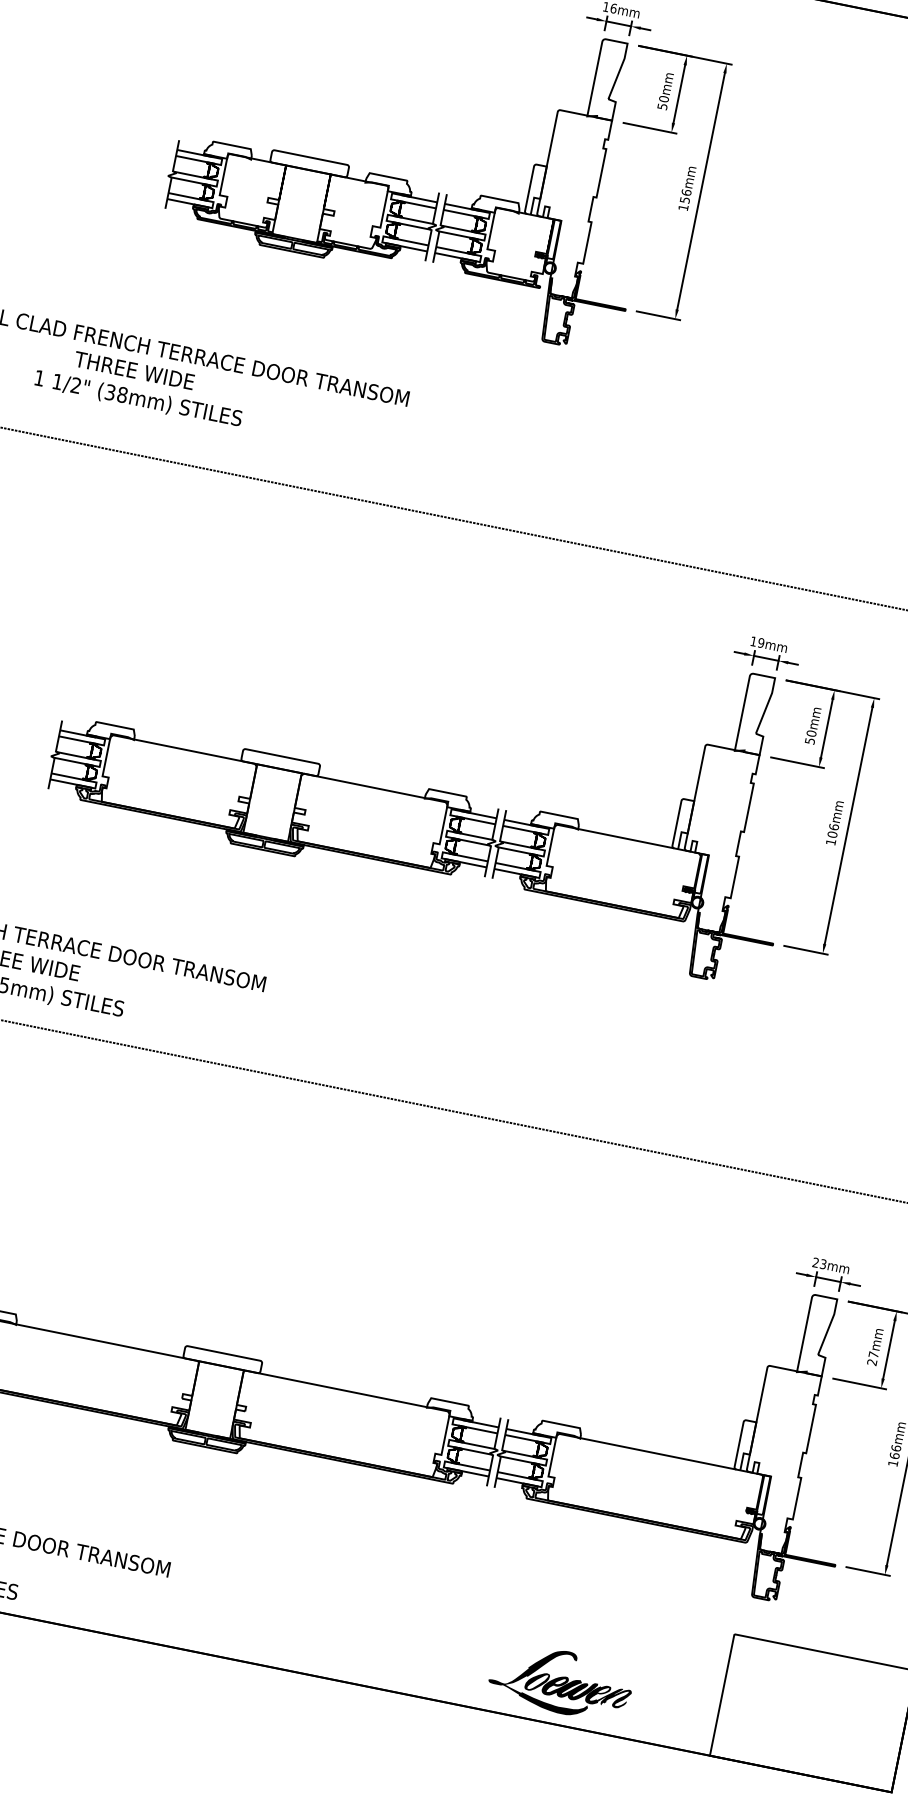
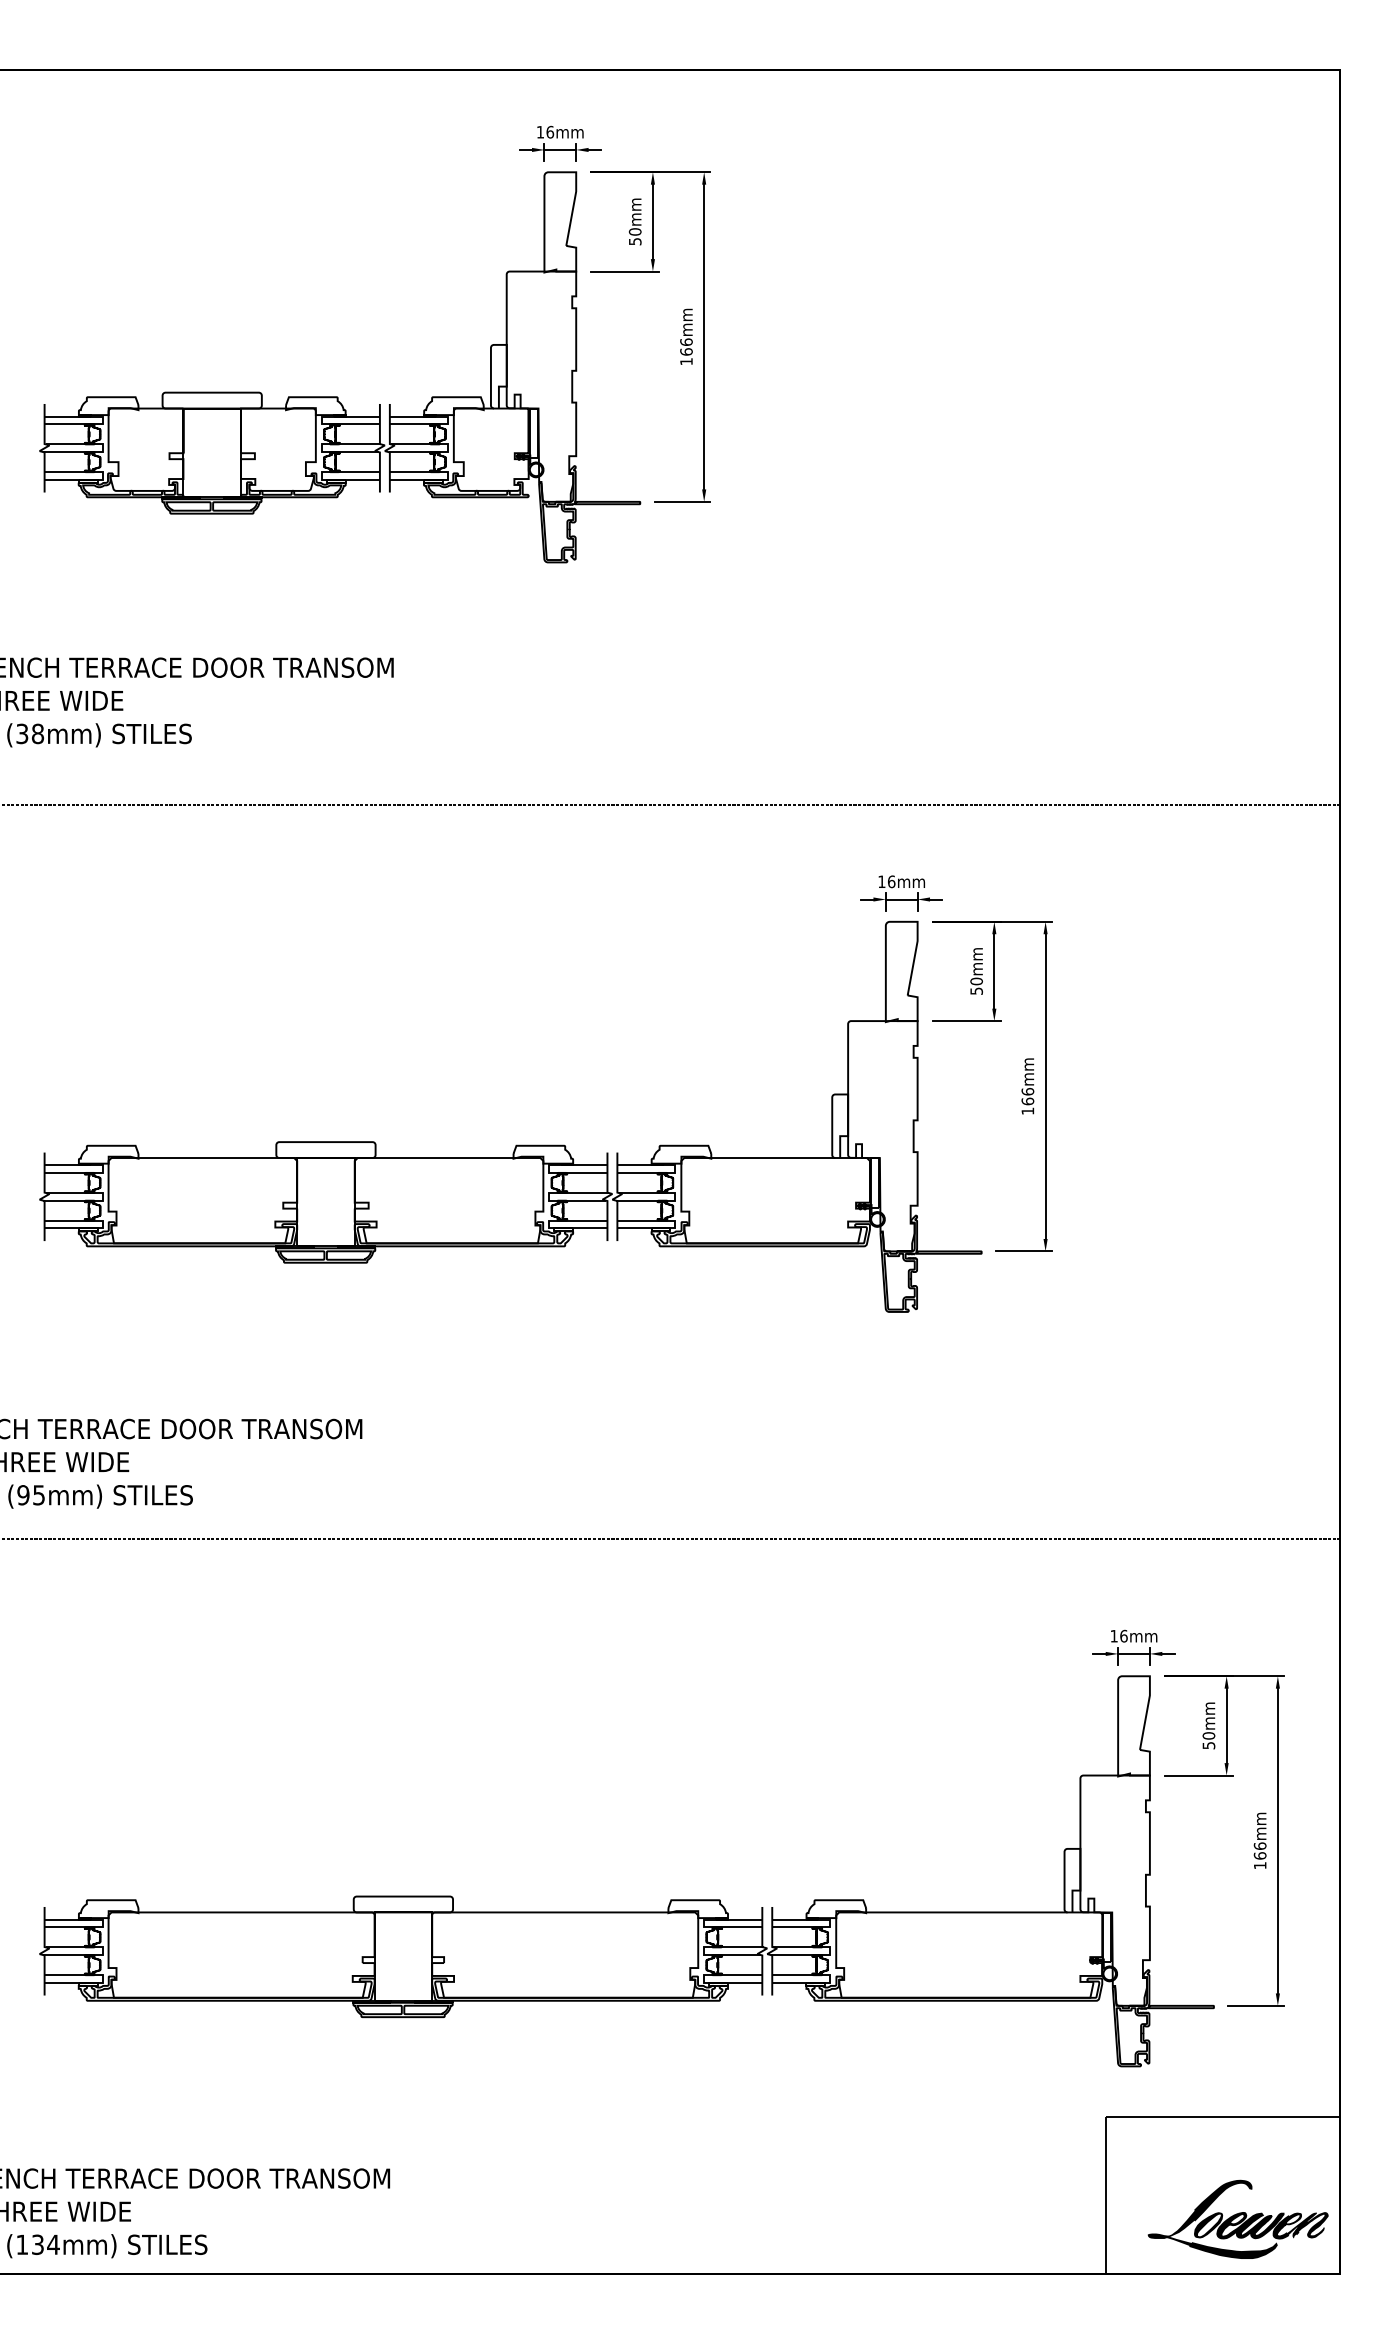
text: (685, 199) -> (686, 351), 156mm -> 166mm
text: (761, 642) -> (891, 881), 19mm -> 16mm
text: (832, 834) -> (1027, 1101), 106mm -> 166mm
text: (819, 1262) -> (1118, 1635), 23mm -> 16mm
text: (872, 1358) -> (1208, 1740), 27mm -> 50mm
part: (560, 1681) -> (1237, 2218), moved

